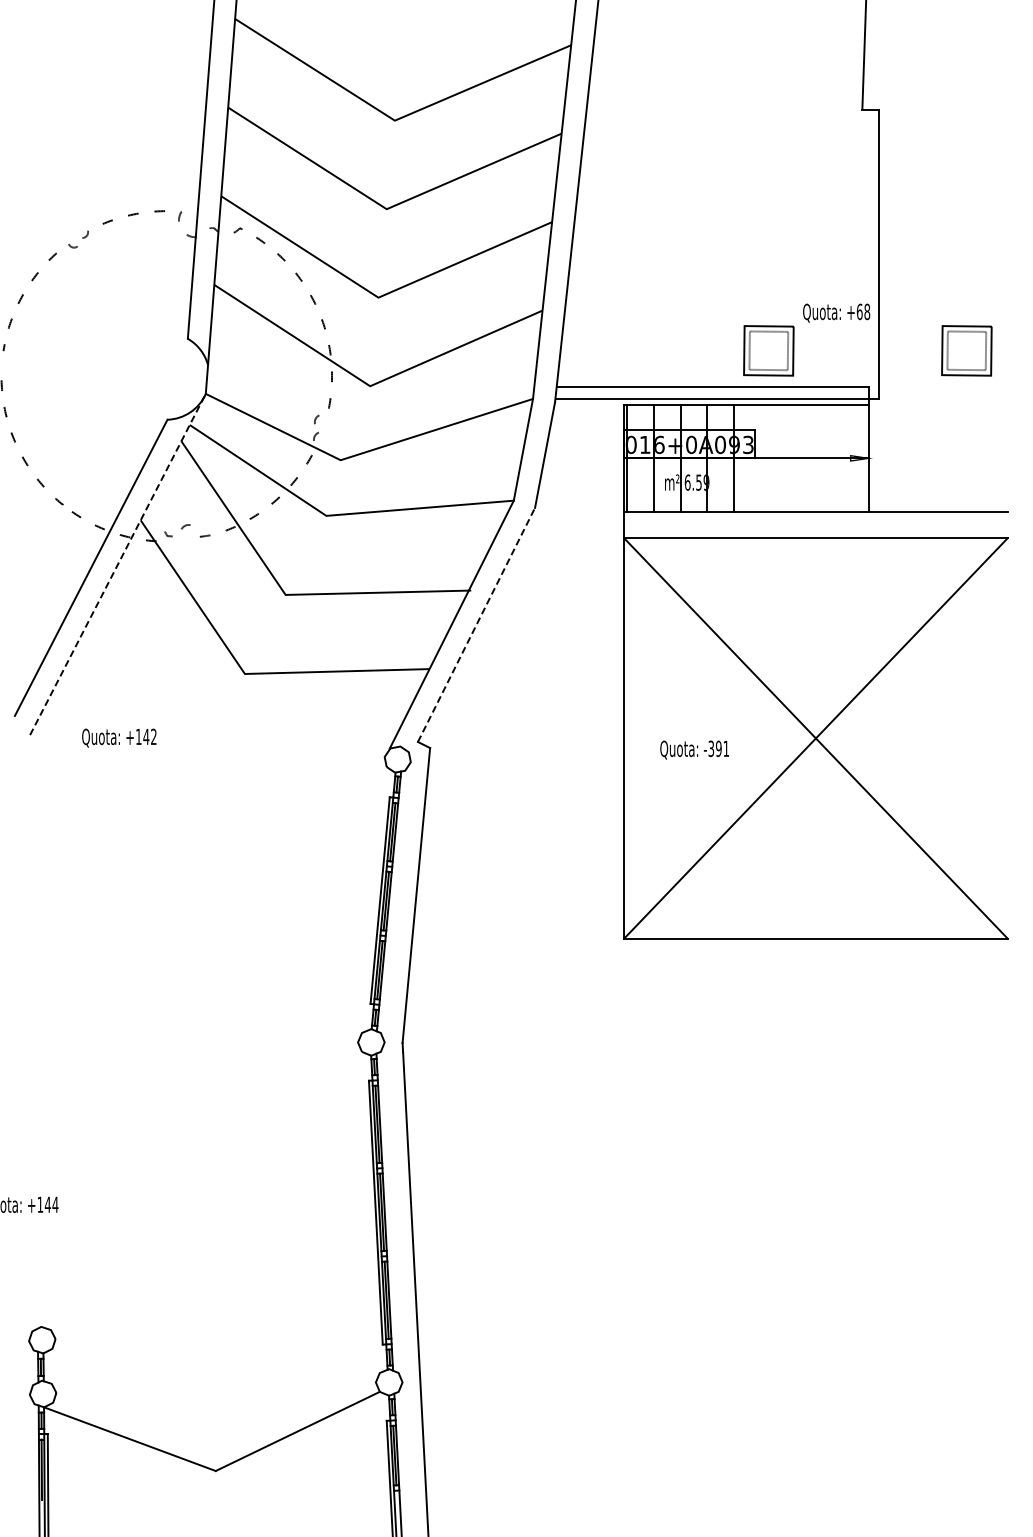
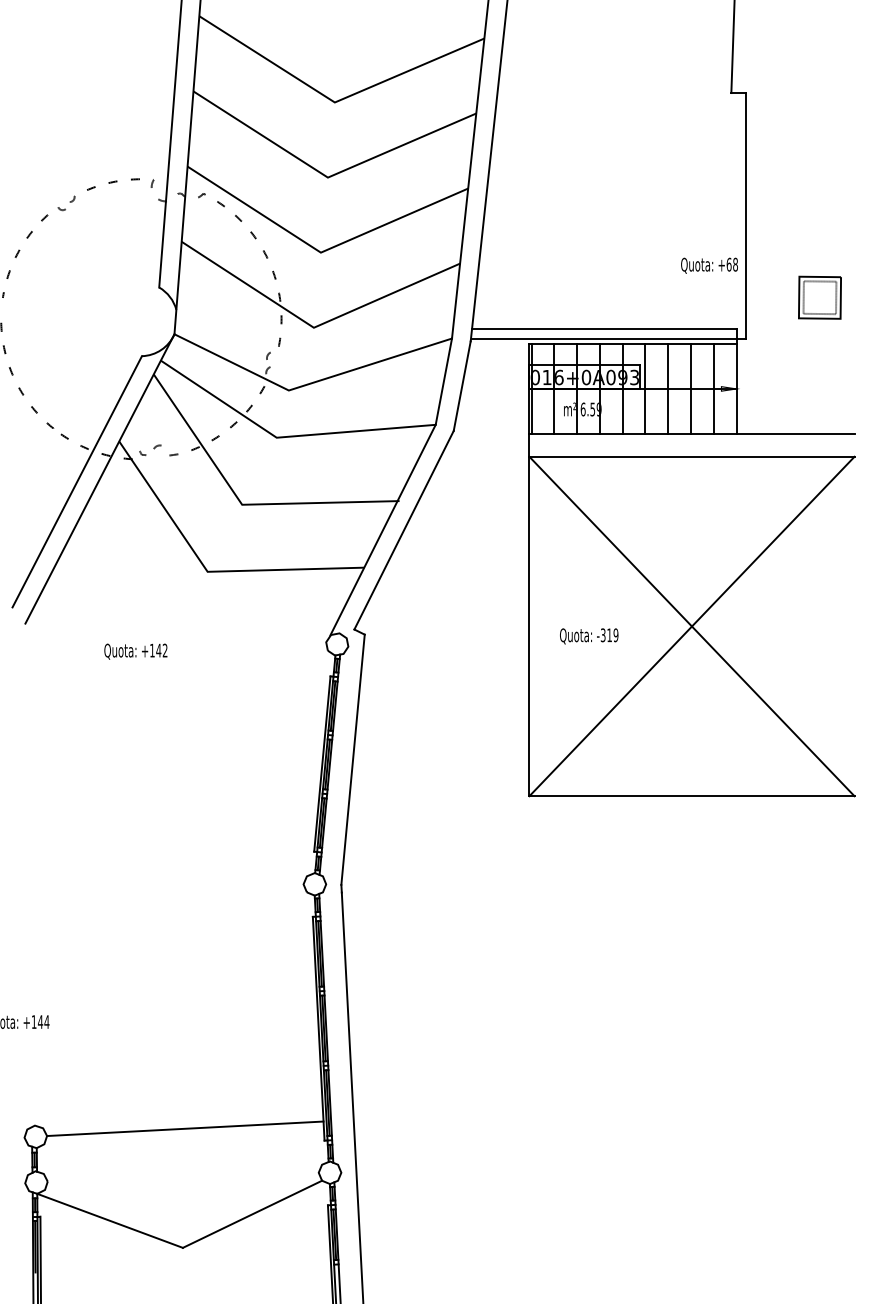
part: (768, 350) -> (651, 297), removed
line: (761, 458) -> (645, 389), added
line: (787, 458) -> (667, 389), added
line: (814, 458) -> (690, 389), added
line: (841, 458) -> (713, 389), added
line: (117, 564) -> (99, 478), dashed -> solid
line: (476, 624) -> (404, 529), dashed -> solid
text: (119, 737) -> (136, 651), moved
text: (722, 748) -> (612, 635), -391 -> -319
line: (218, 1330) -> (185, 1128), added

